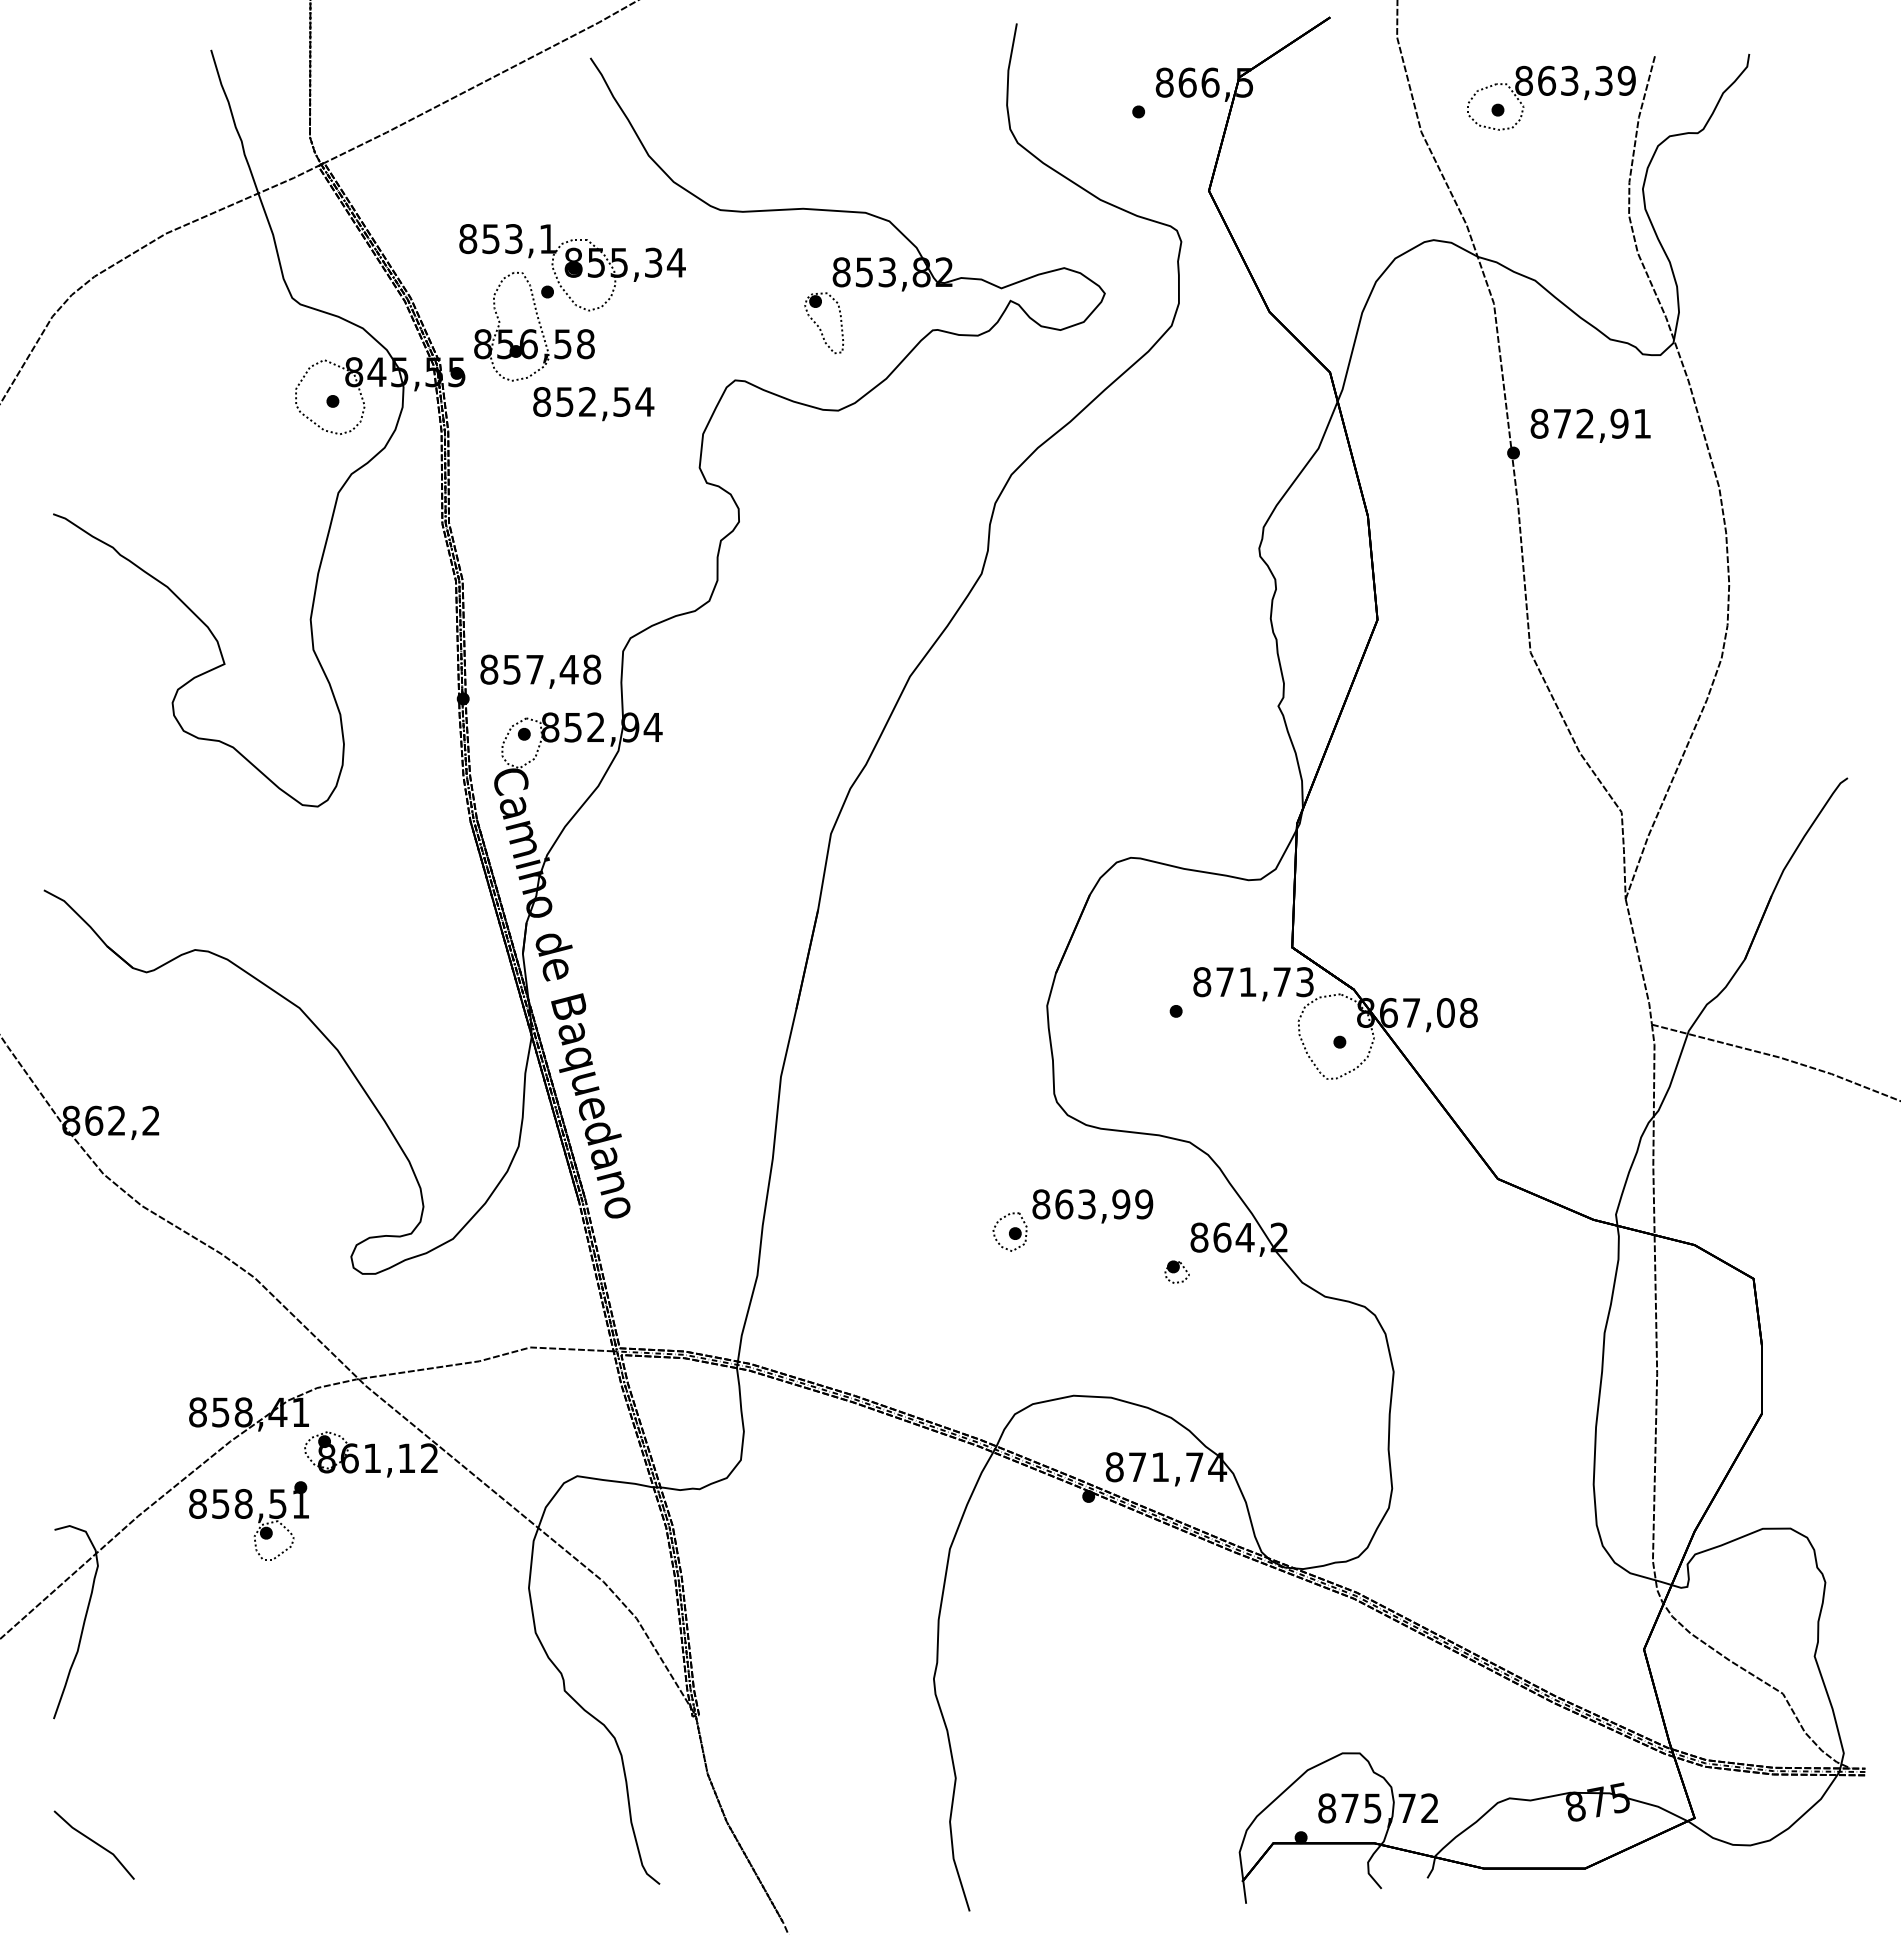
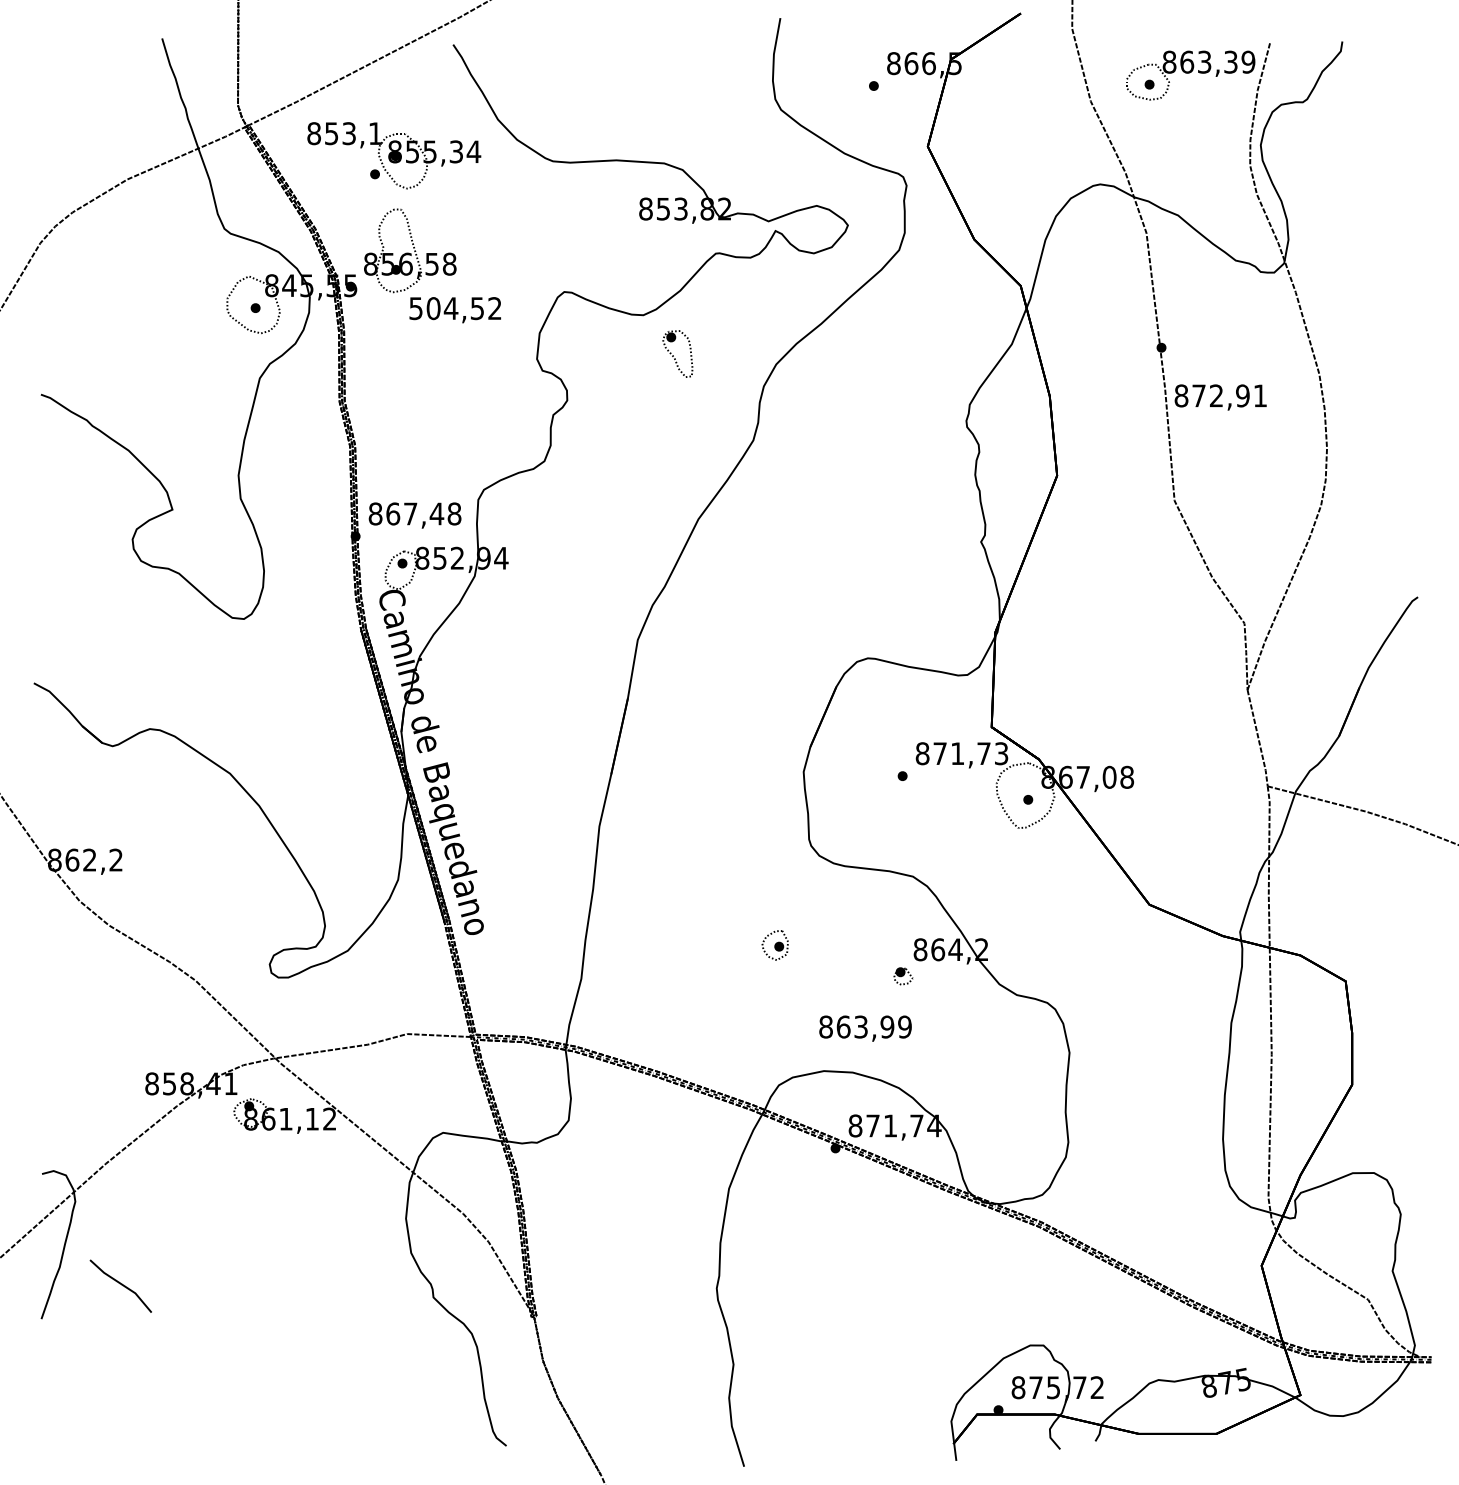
part: (572, 267) -> (394, 155), moved
part: (818, 325) -> (673, 355), moved
text: (593, 401) -> (455, 308), 852,54 -> 504,52
text: (1590, 425) -> (1220, 397), moved
text: (512, 669) -> (393, 513), 857,48 -> 867,48
text: (1092, 1206) -> (865, 1028), moved
part: (248, 1520) -> (190, 1166), removed
line: (94, 1843) -> (121, 1284), moved

